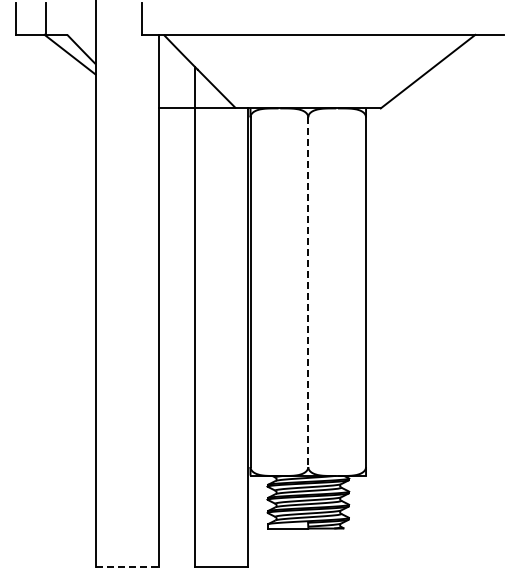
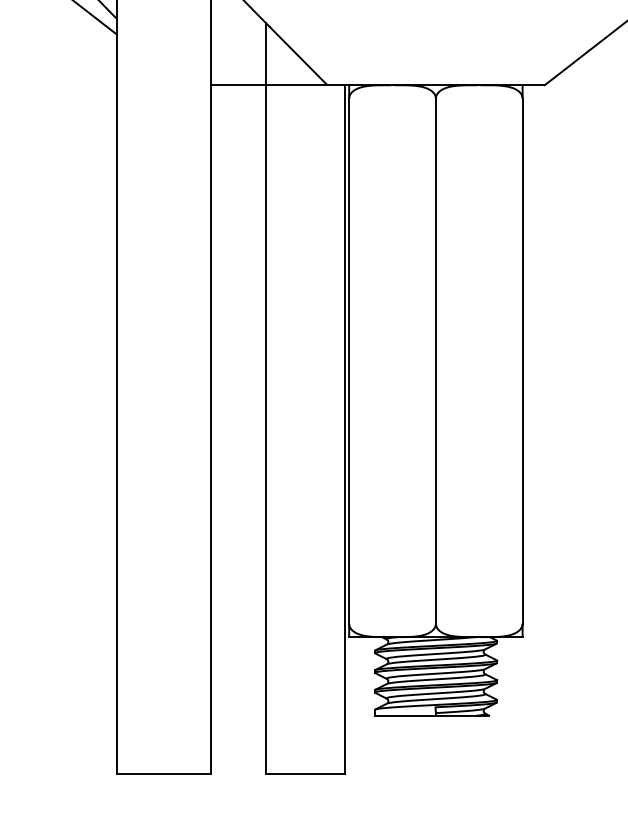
line: (308, 292) -> (436, 361), dashed -> solid
line: (127, 567) -> (164, 774), dashed -> solid

